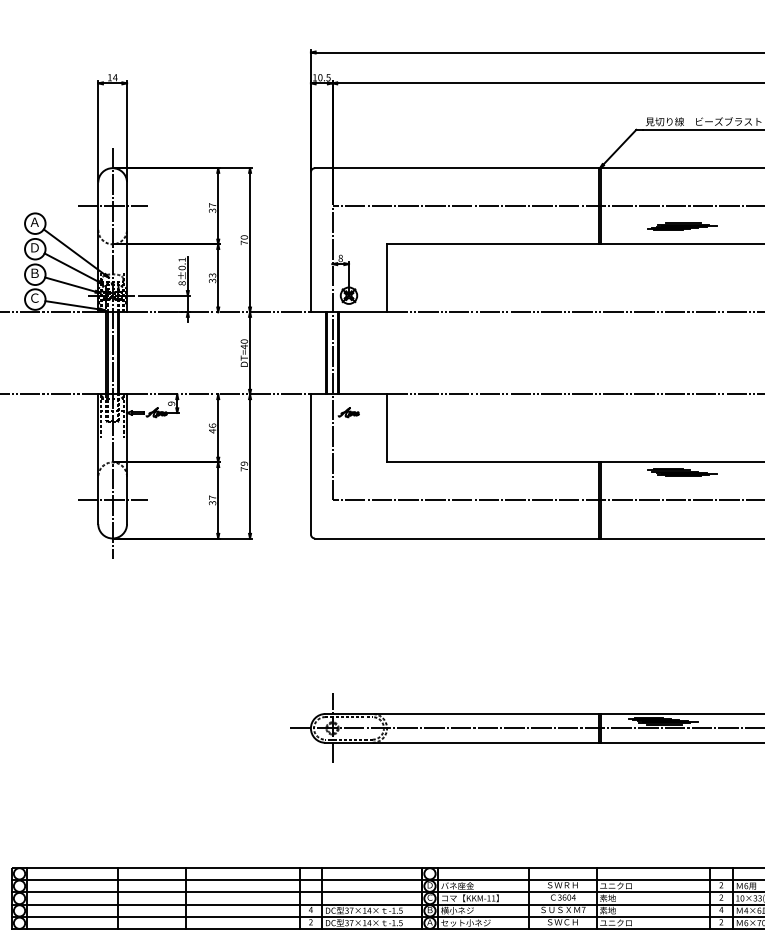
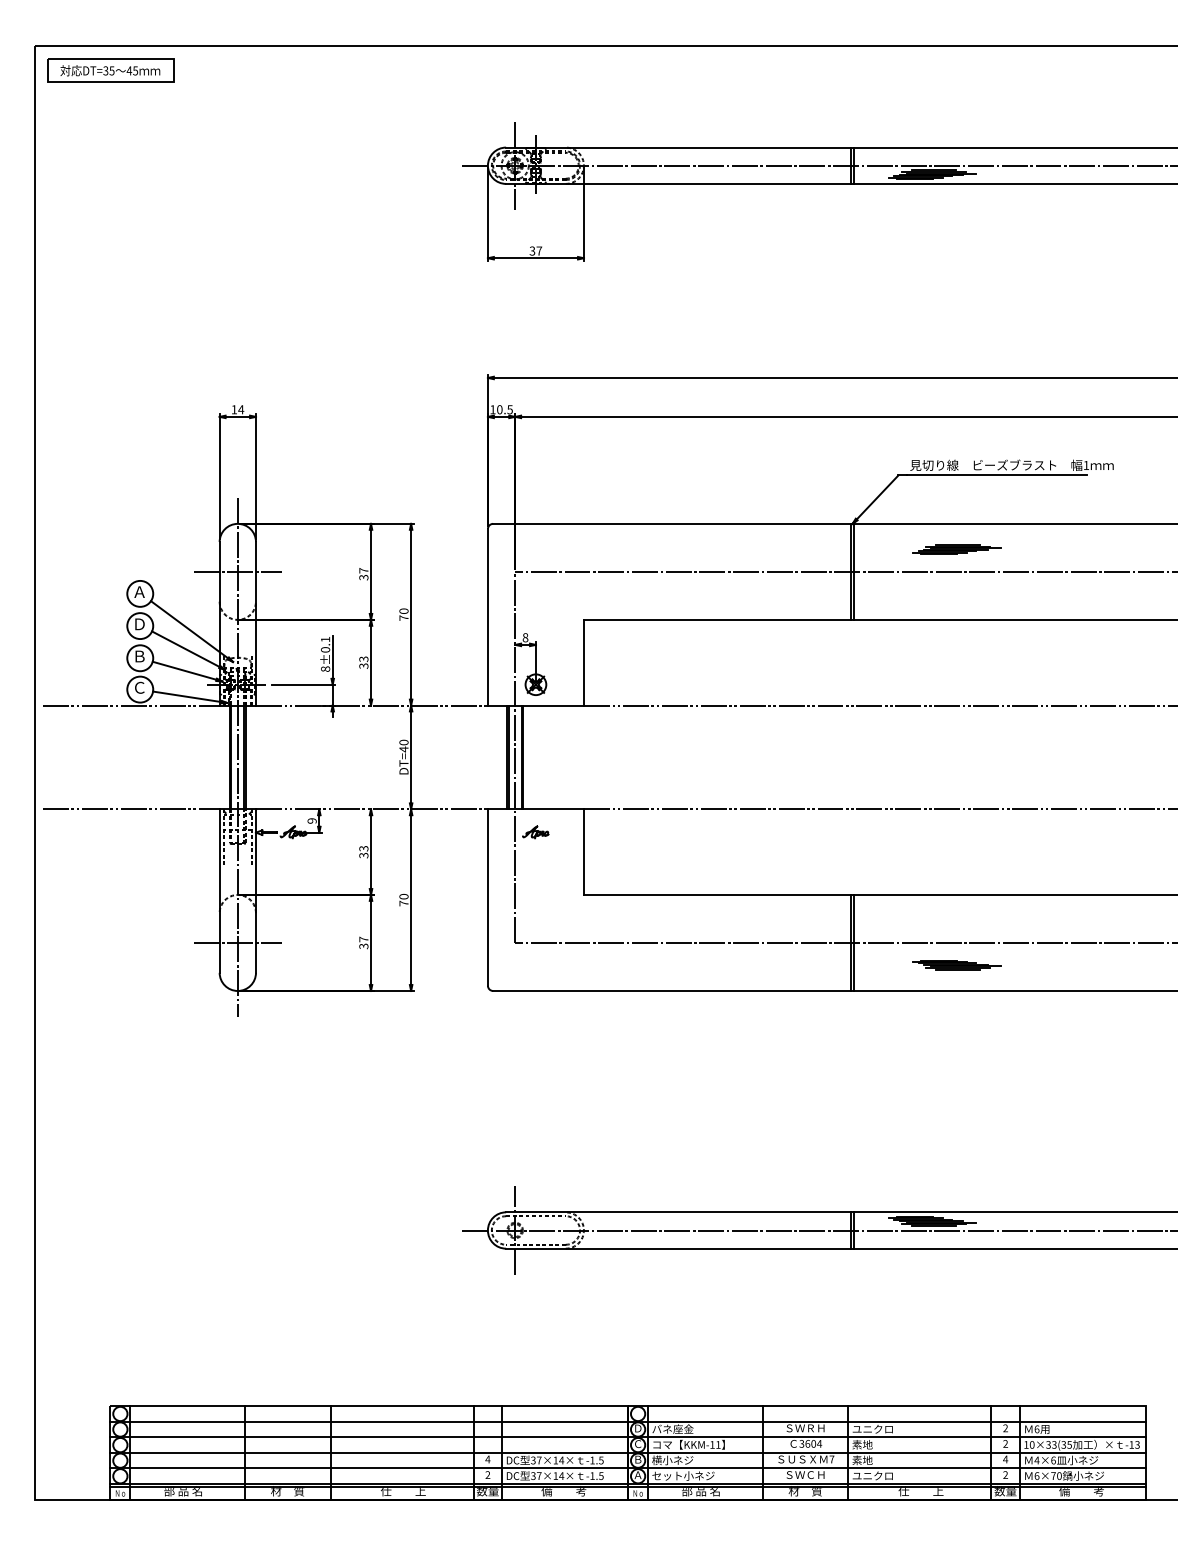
part: (682, 226) -> (956, 549), moved
text: (212, 427) -> (363, 851), 46 -> 33
text: (243, 463) -> (403, 896), 79 -> 70
part: (682, 473) -> (956, 965), moved

